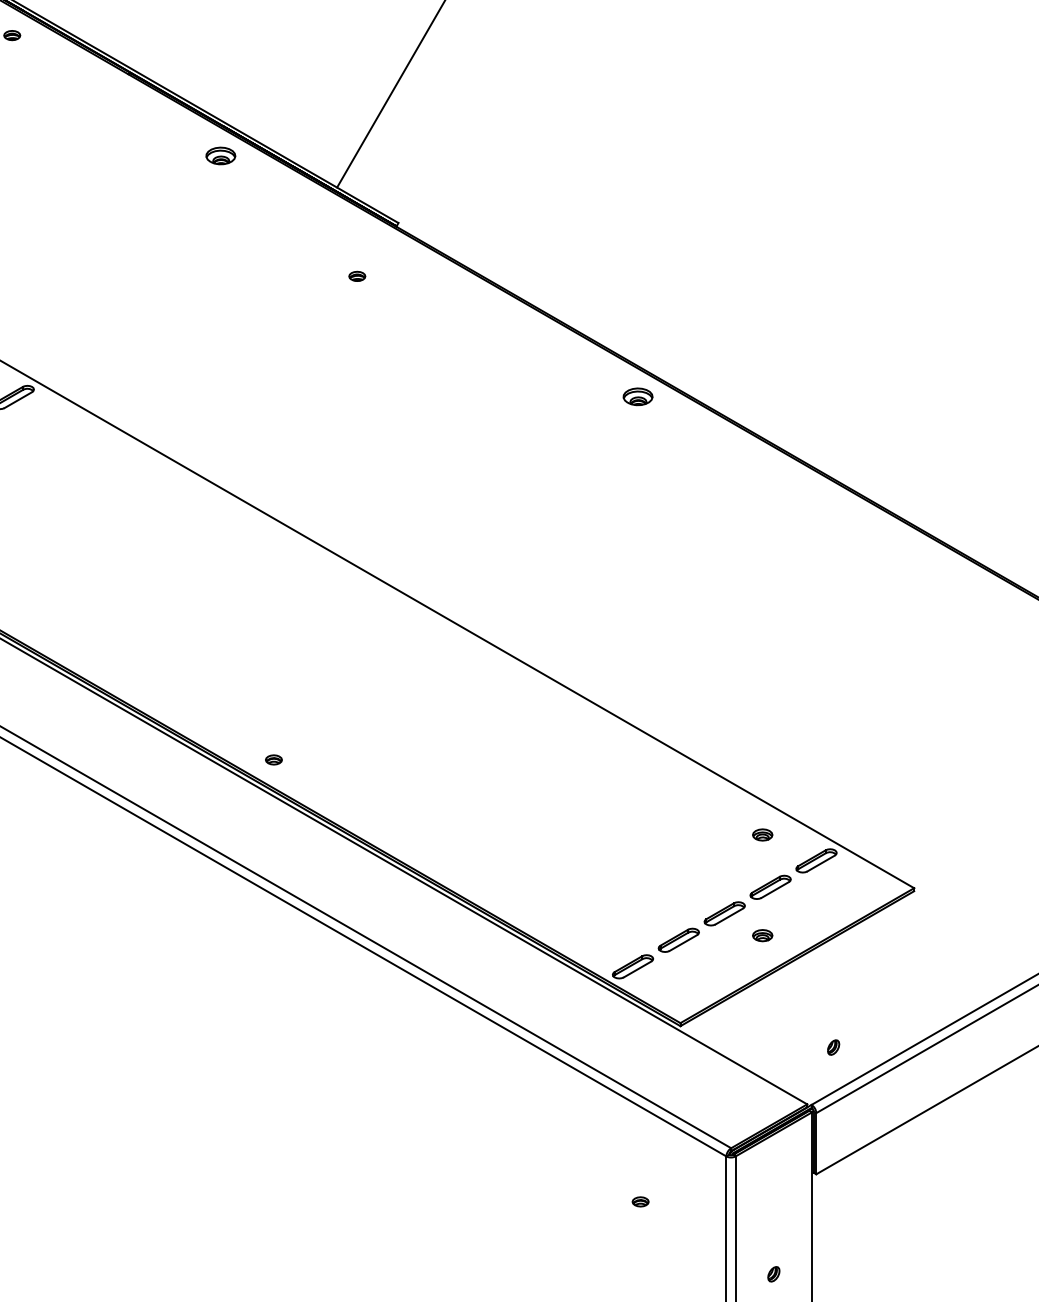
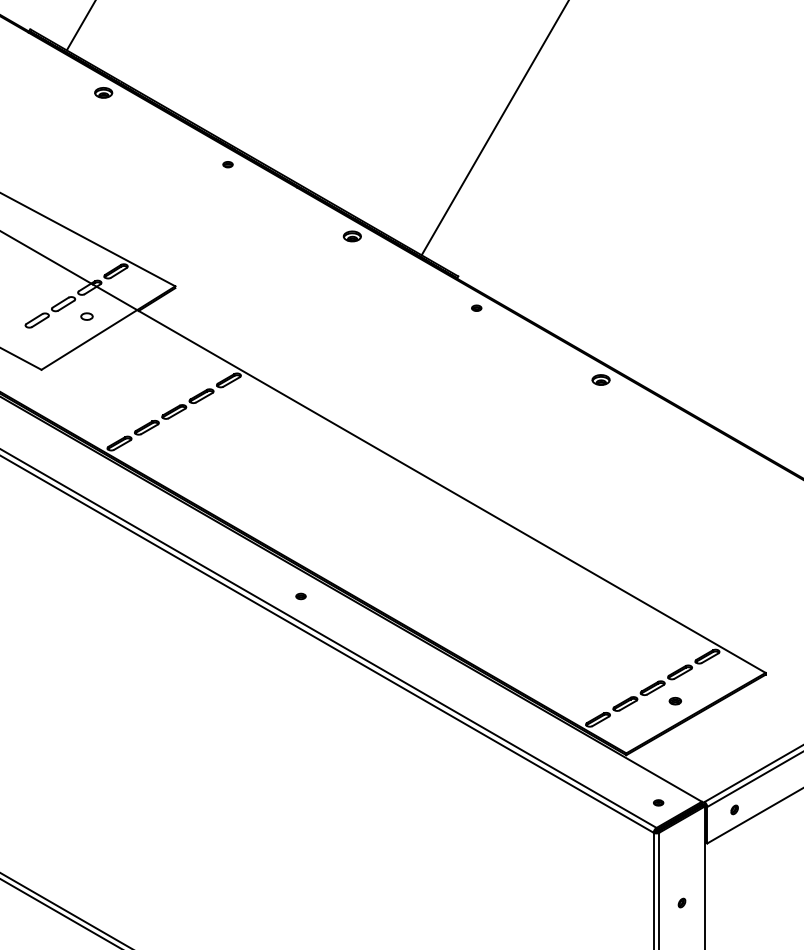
part: (356, 275) -> (476, 307), moved
part: (273, 760) -> (300, 596), moved
part: (762, 835) -> (675, 641), removed
part: (833, 1046) -> (734, 809), moved
part: (640, 1201) -> (658, 802), moved

